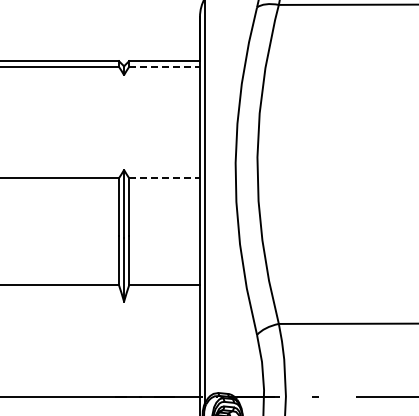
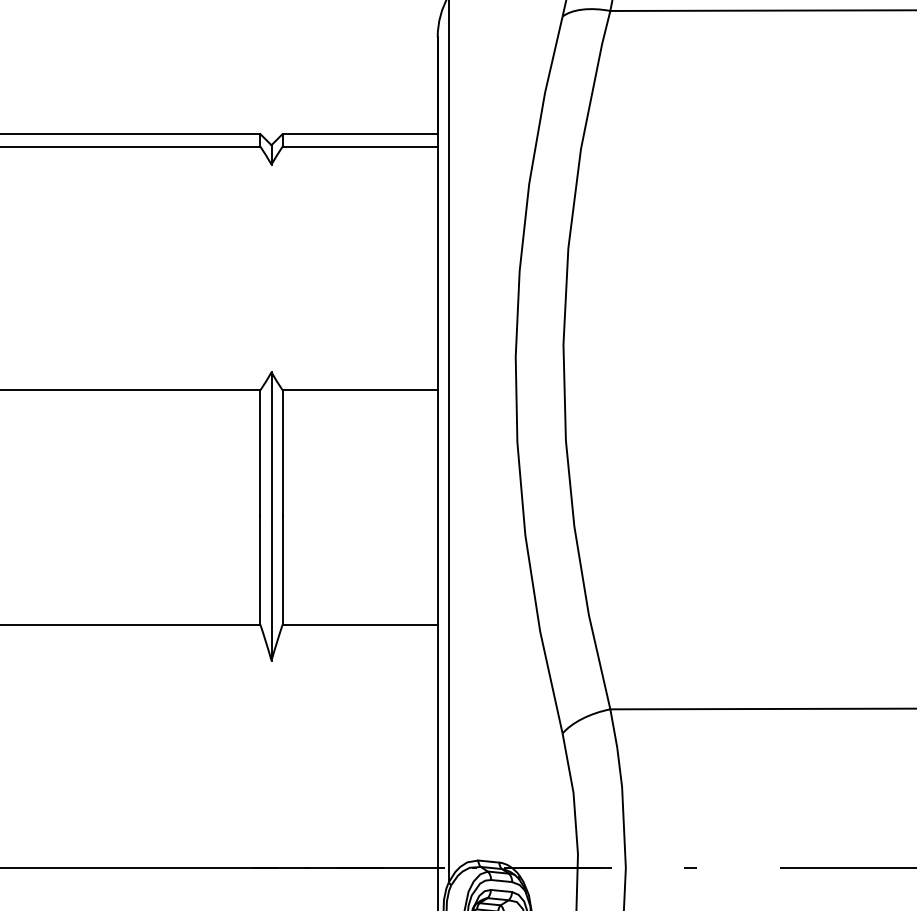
line: (165, 66) -> (362, 145), dashed -> solid
line: (165, 178) -> (362, 390), dashed -> solid

